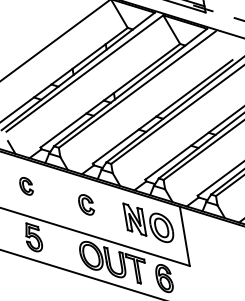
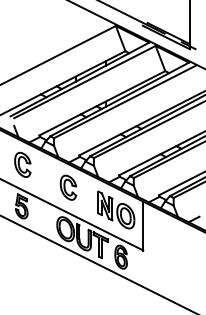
part: (25, 186) -> (22, 164), size x1.67
part: (86, 204) -> (68, 187), size x1.43

